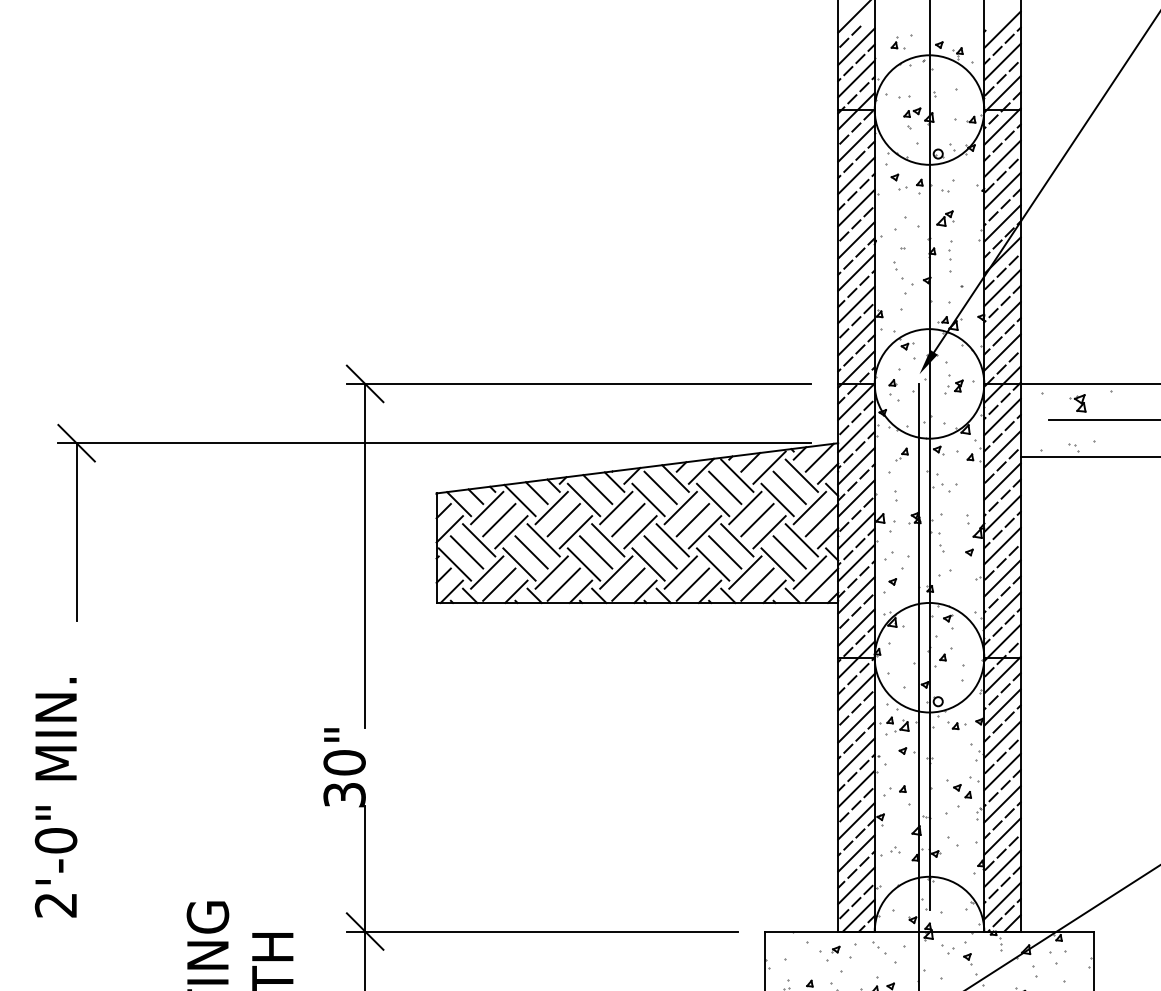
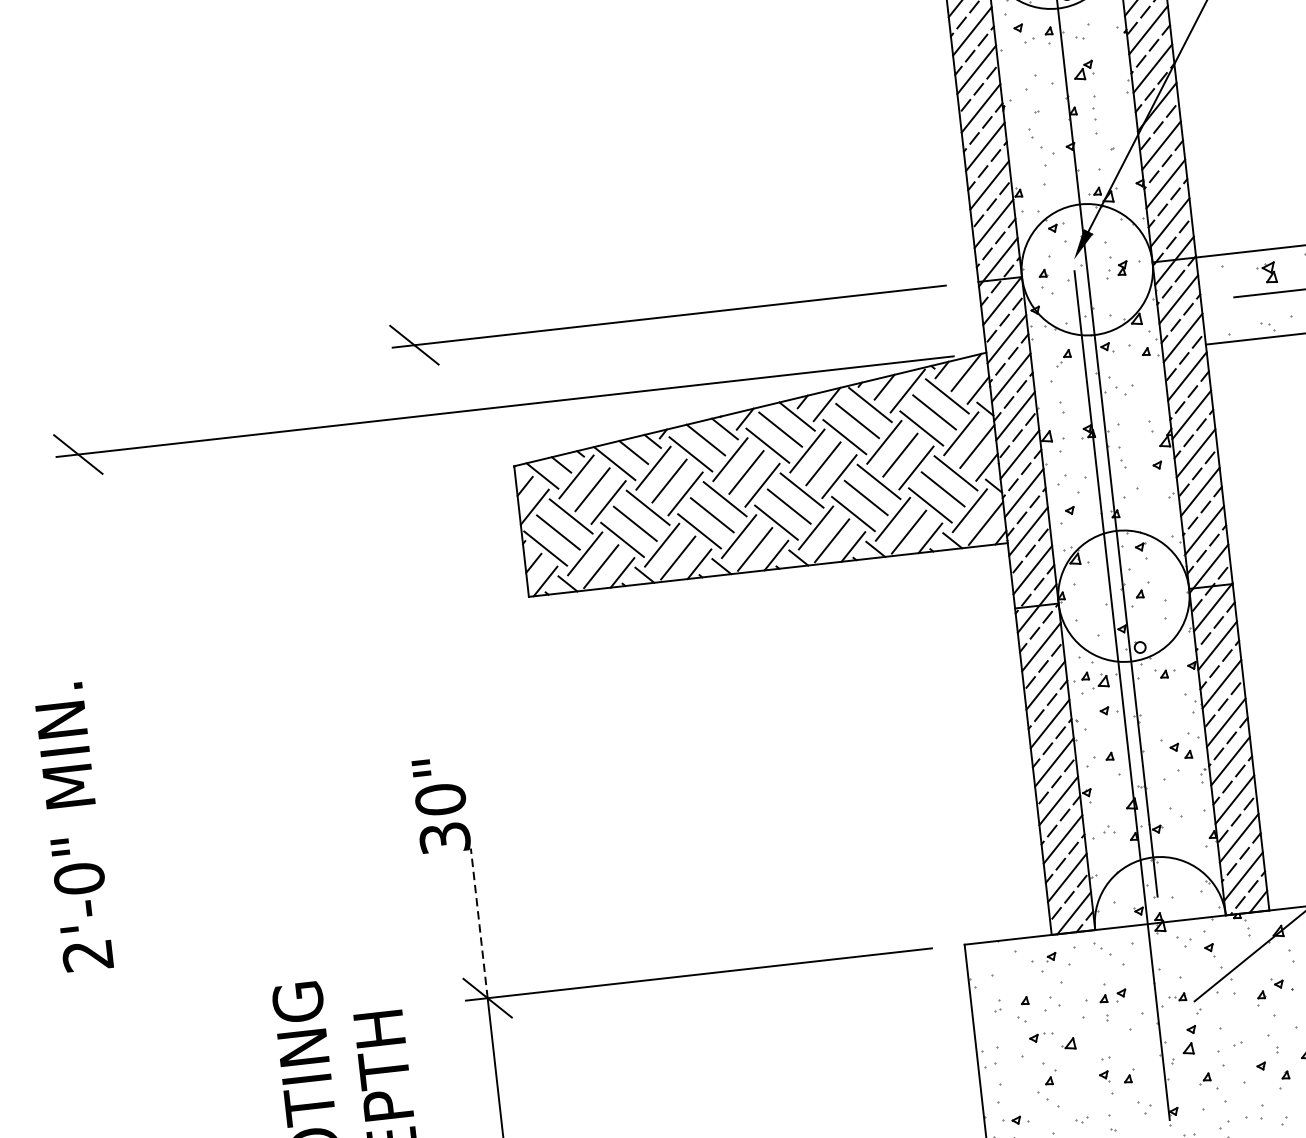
line: (76, 532) -> (90, 561), removed
line: (365, 555) -> (437, 549), removed
text: (55, 797) -> (72, 827), moved
line: (365, 868) -> (479, 922), solid -> dashed

